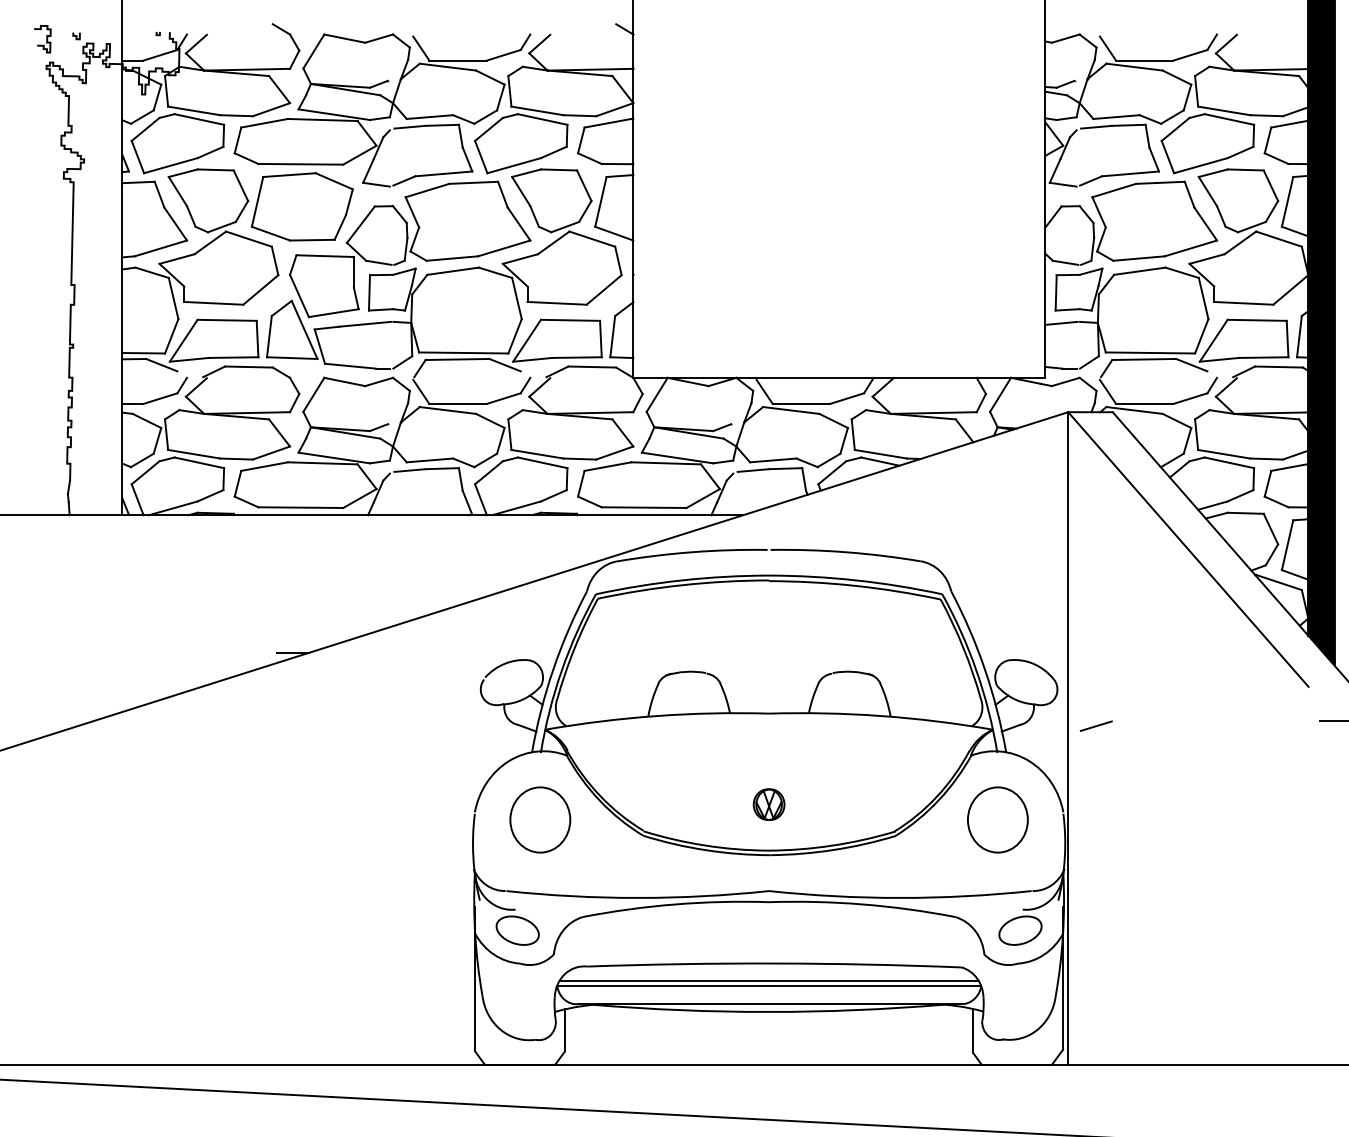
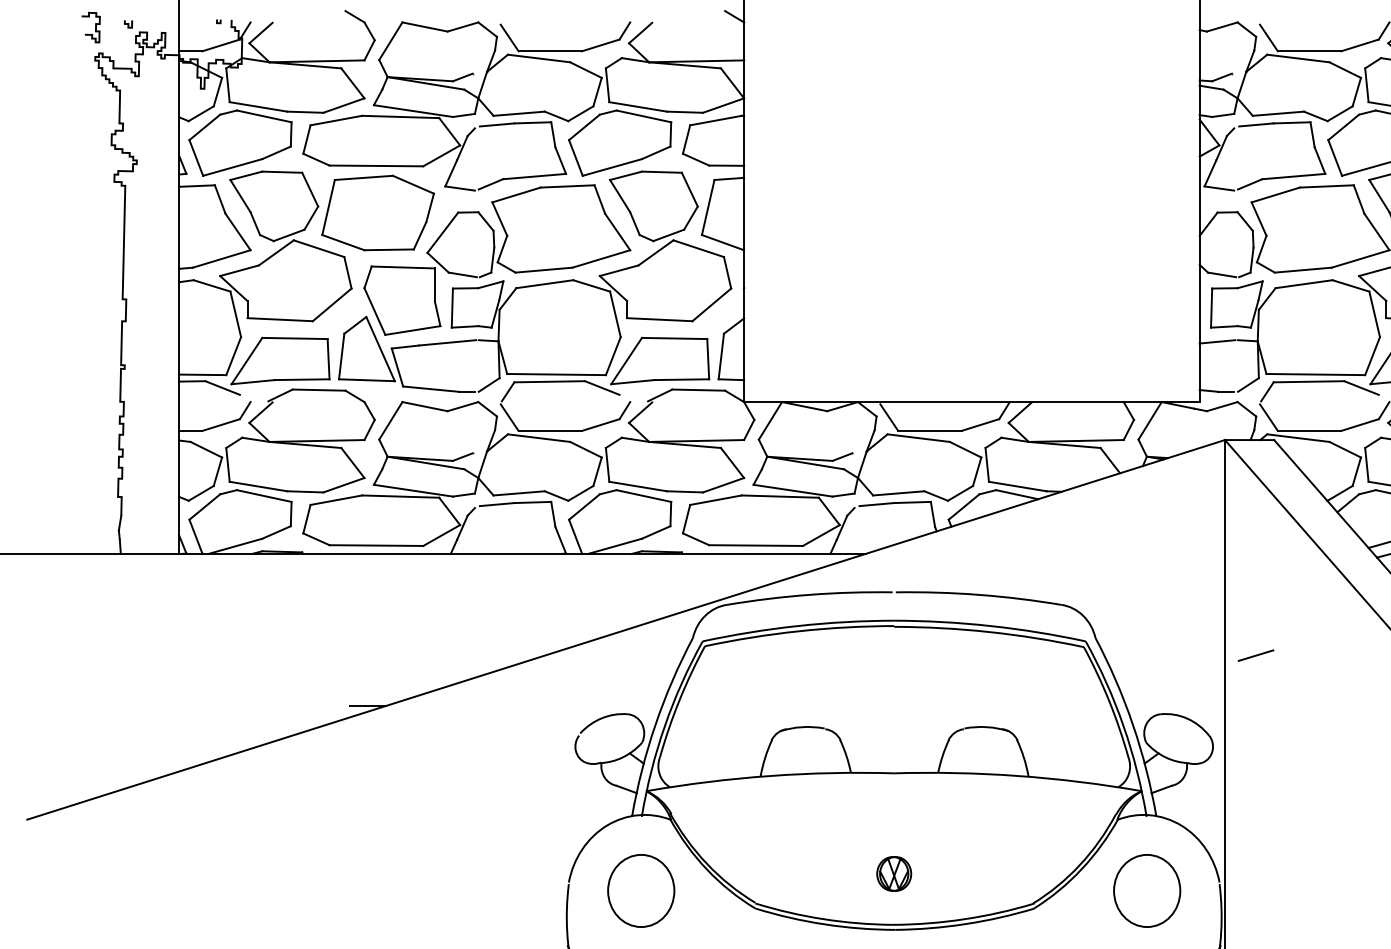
line: (1095, 725) -> (1255, 654), moved

